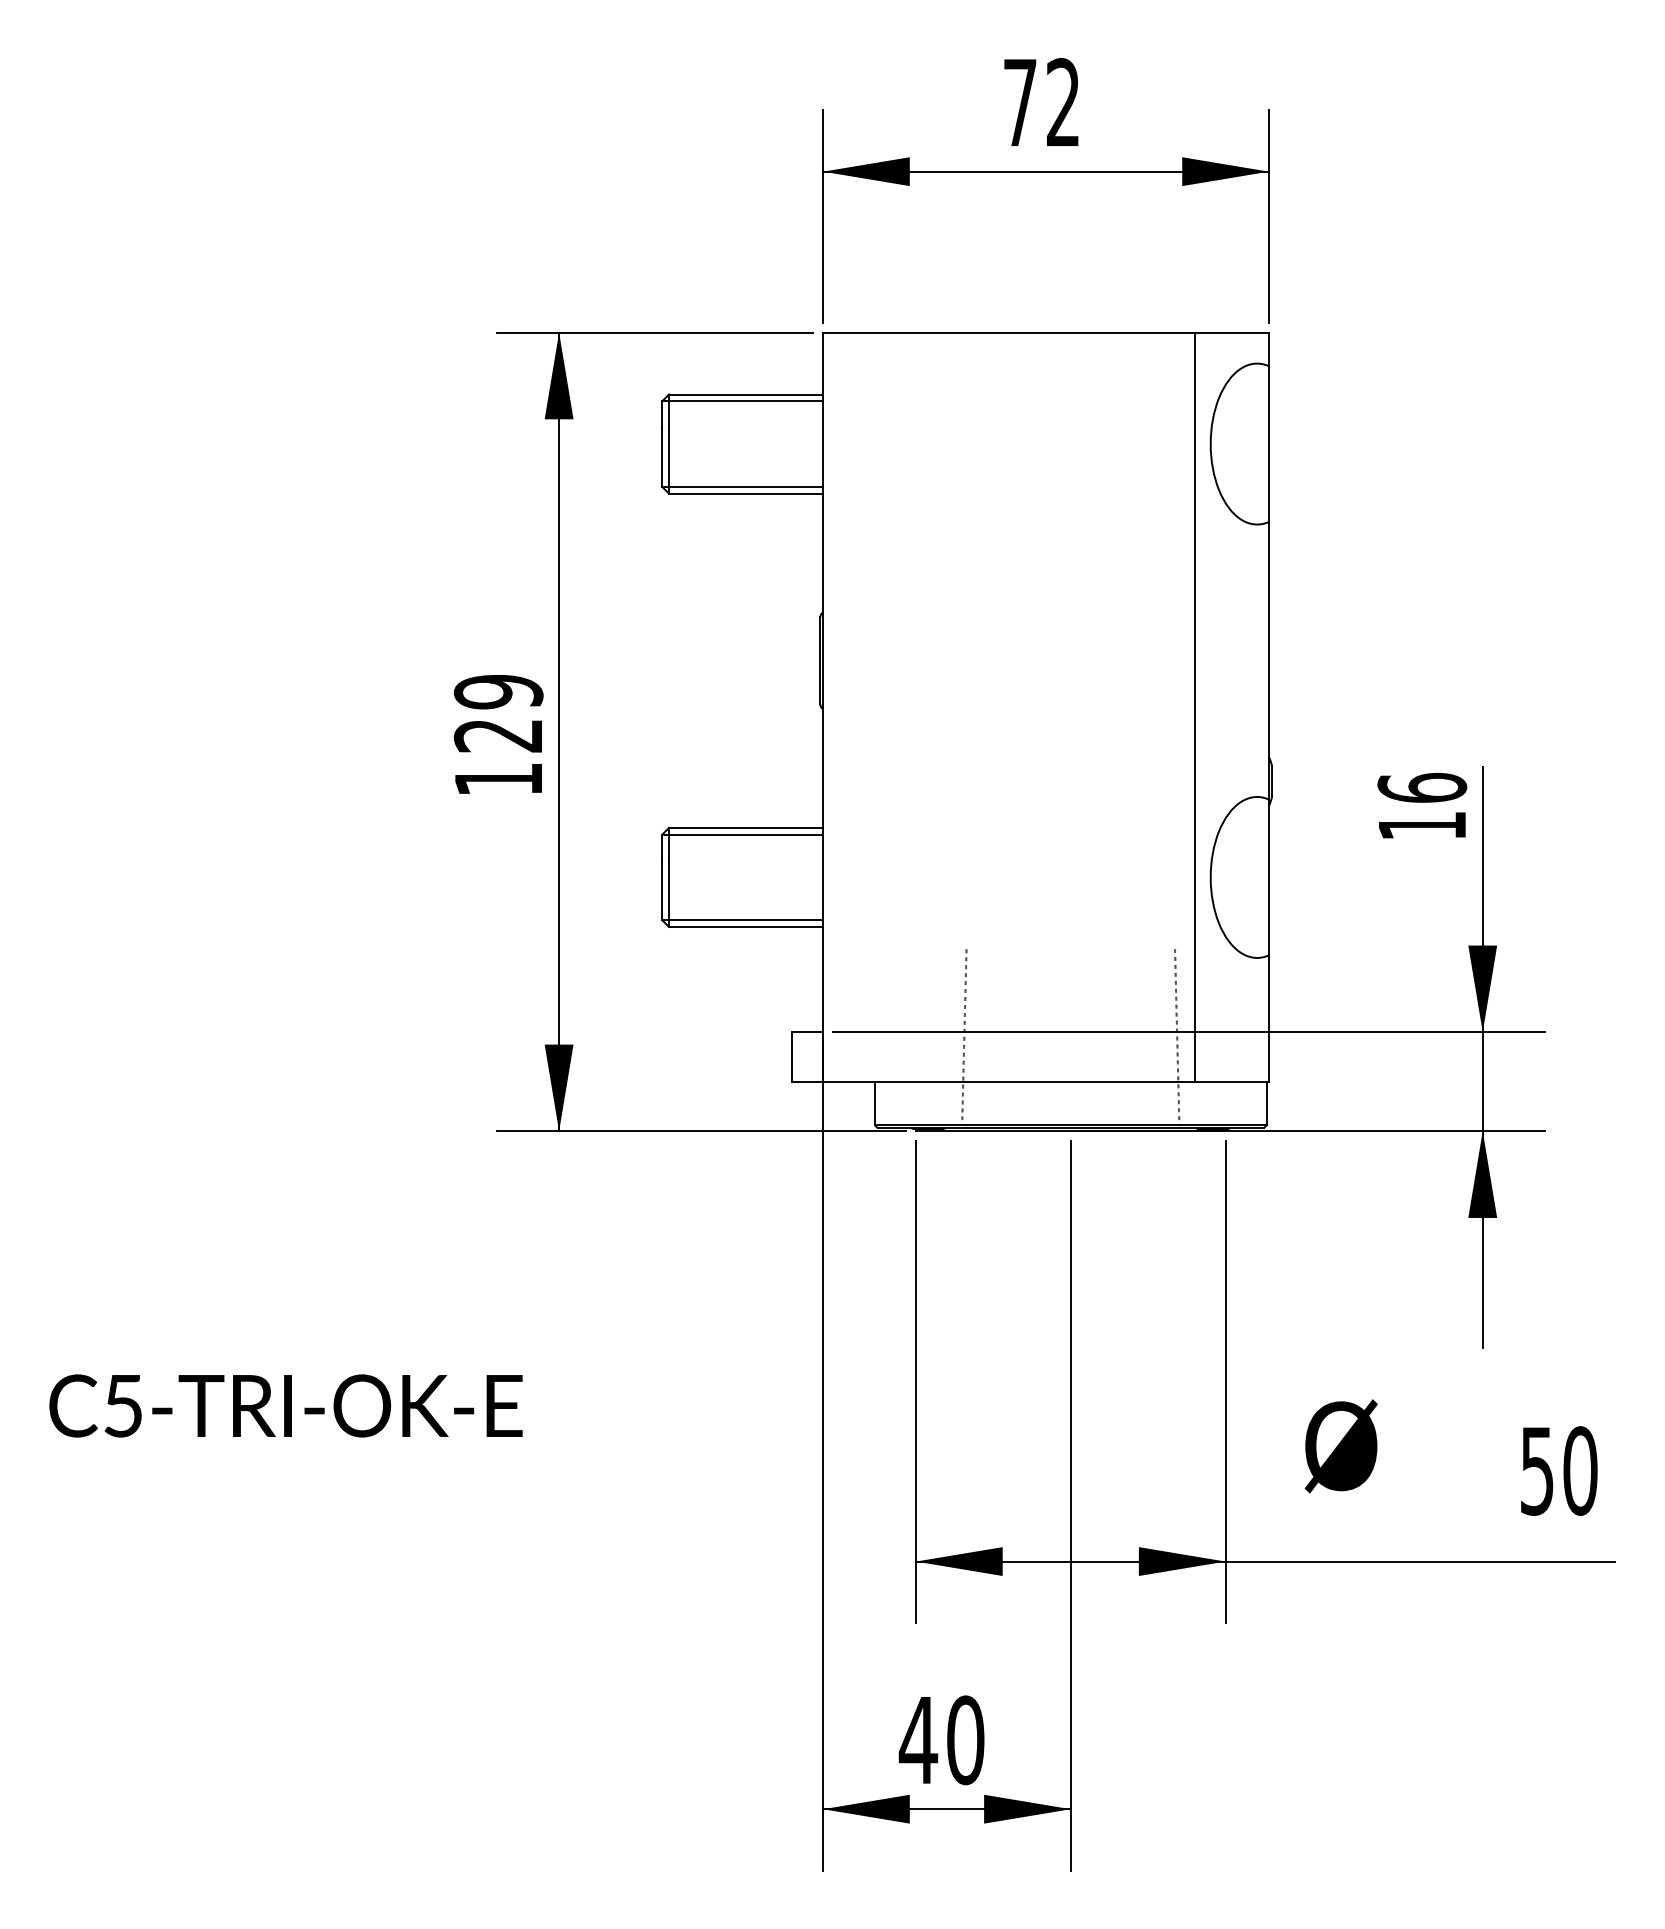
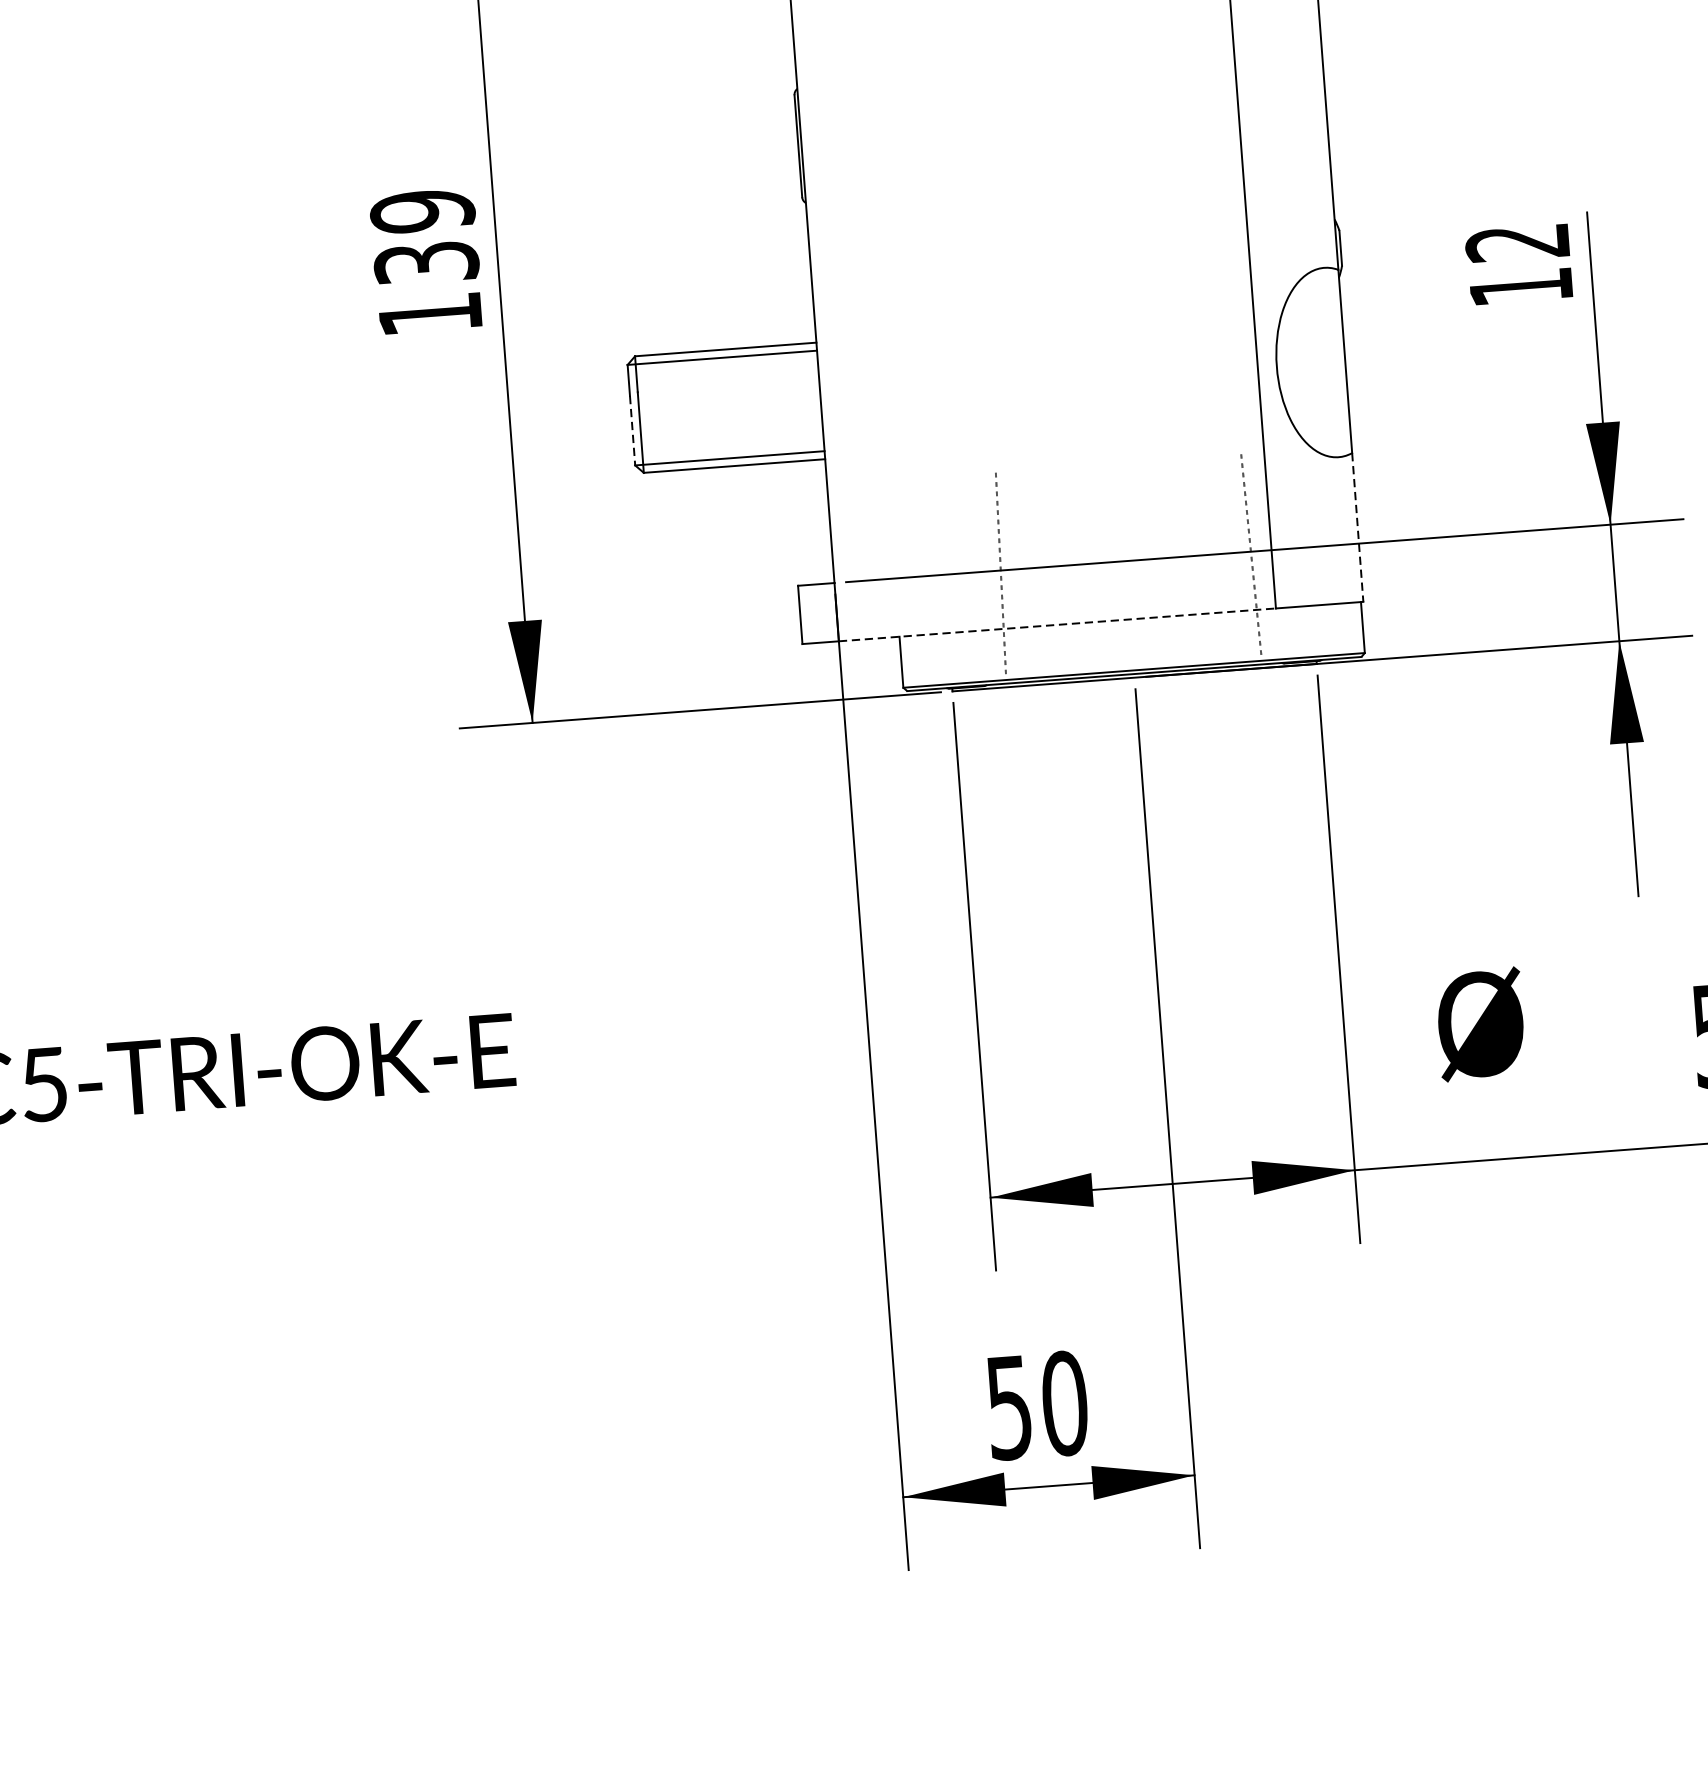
text: (498, 735) -> (426, 262), 129 -> 139
text: (1422, 787) -> (1518, 242), 16 -> 12
line: (662, 890) -> (632, 430), solid -> dashed
line: (1268, 1019) -> (1357, 528), solid -> dashed
line: (1008, 1081) -> (1056, 624), solid -> dashed
text: (918, 1741) -> (1009, 1409), 40 -> 50

